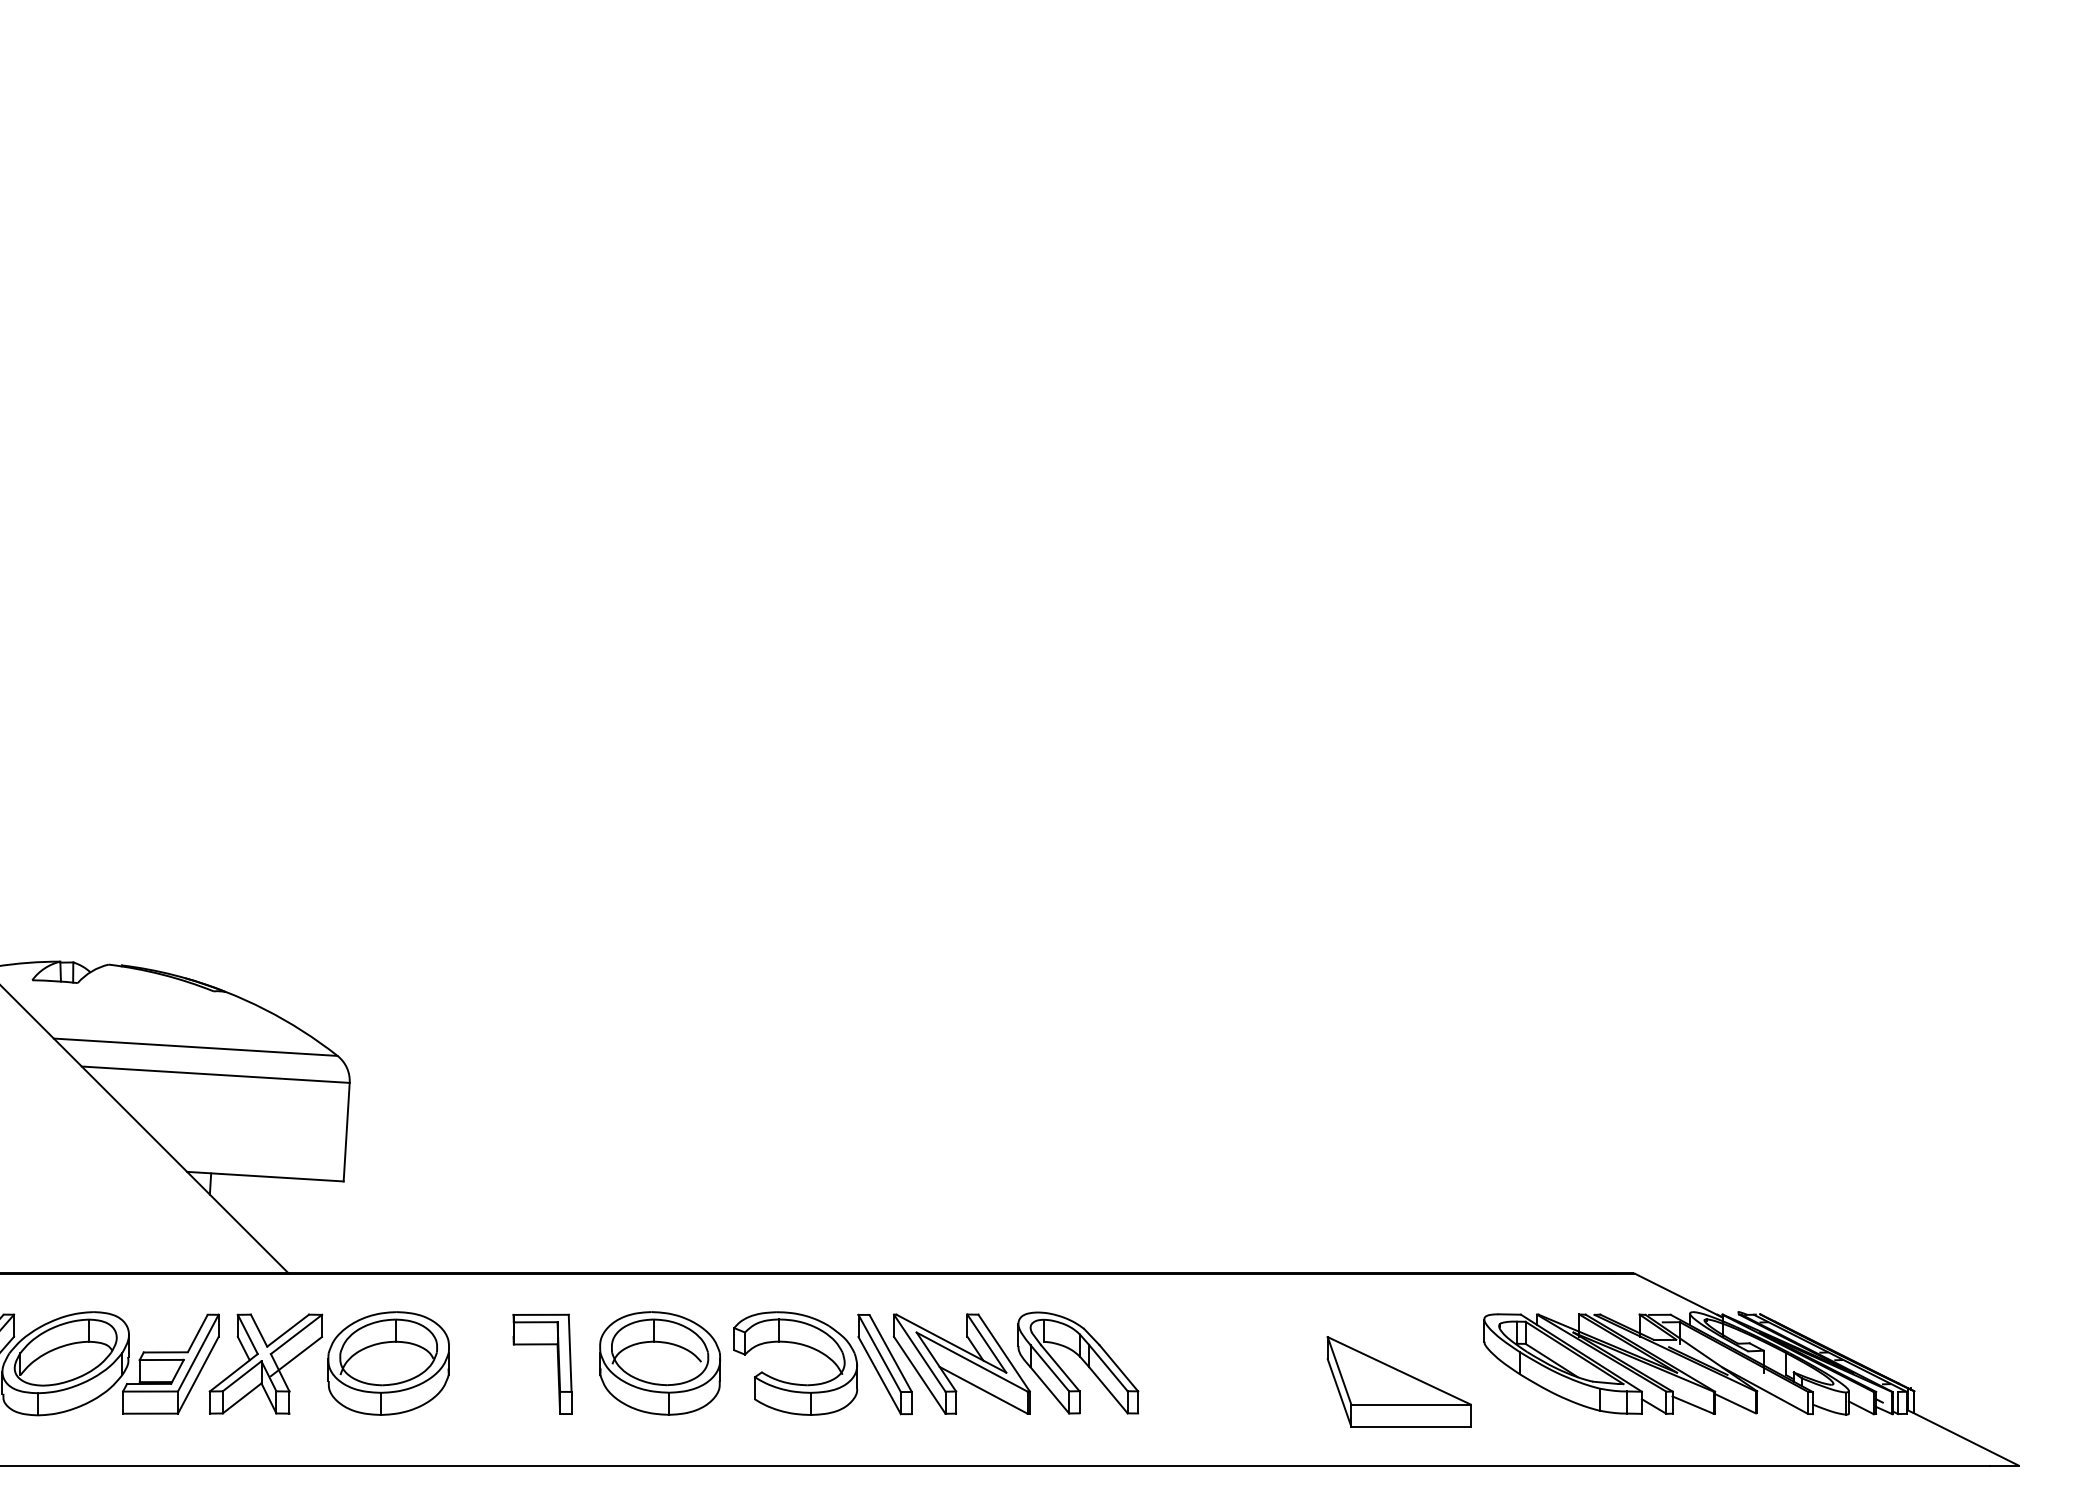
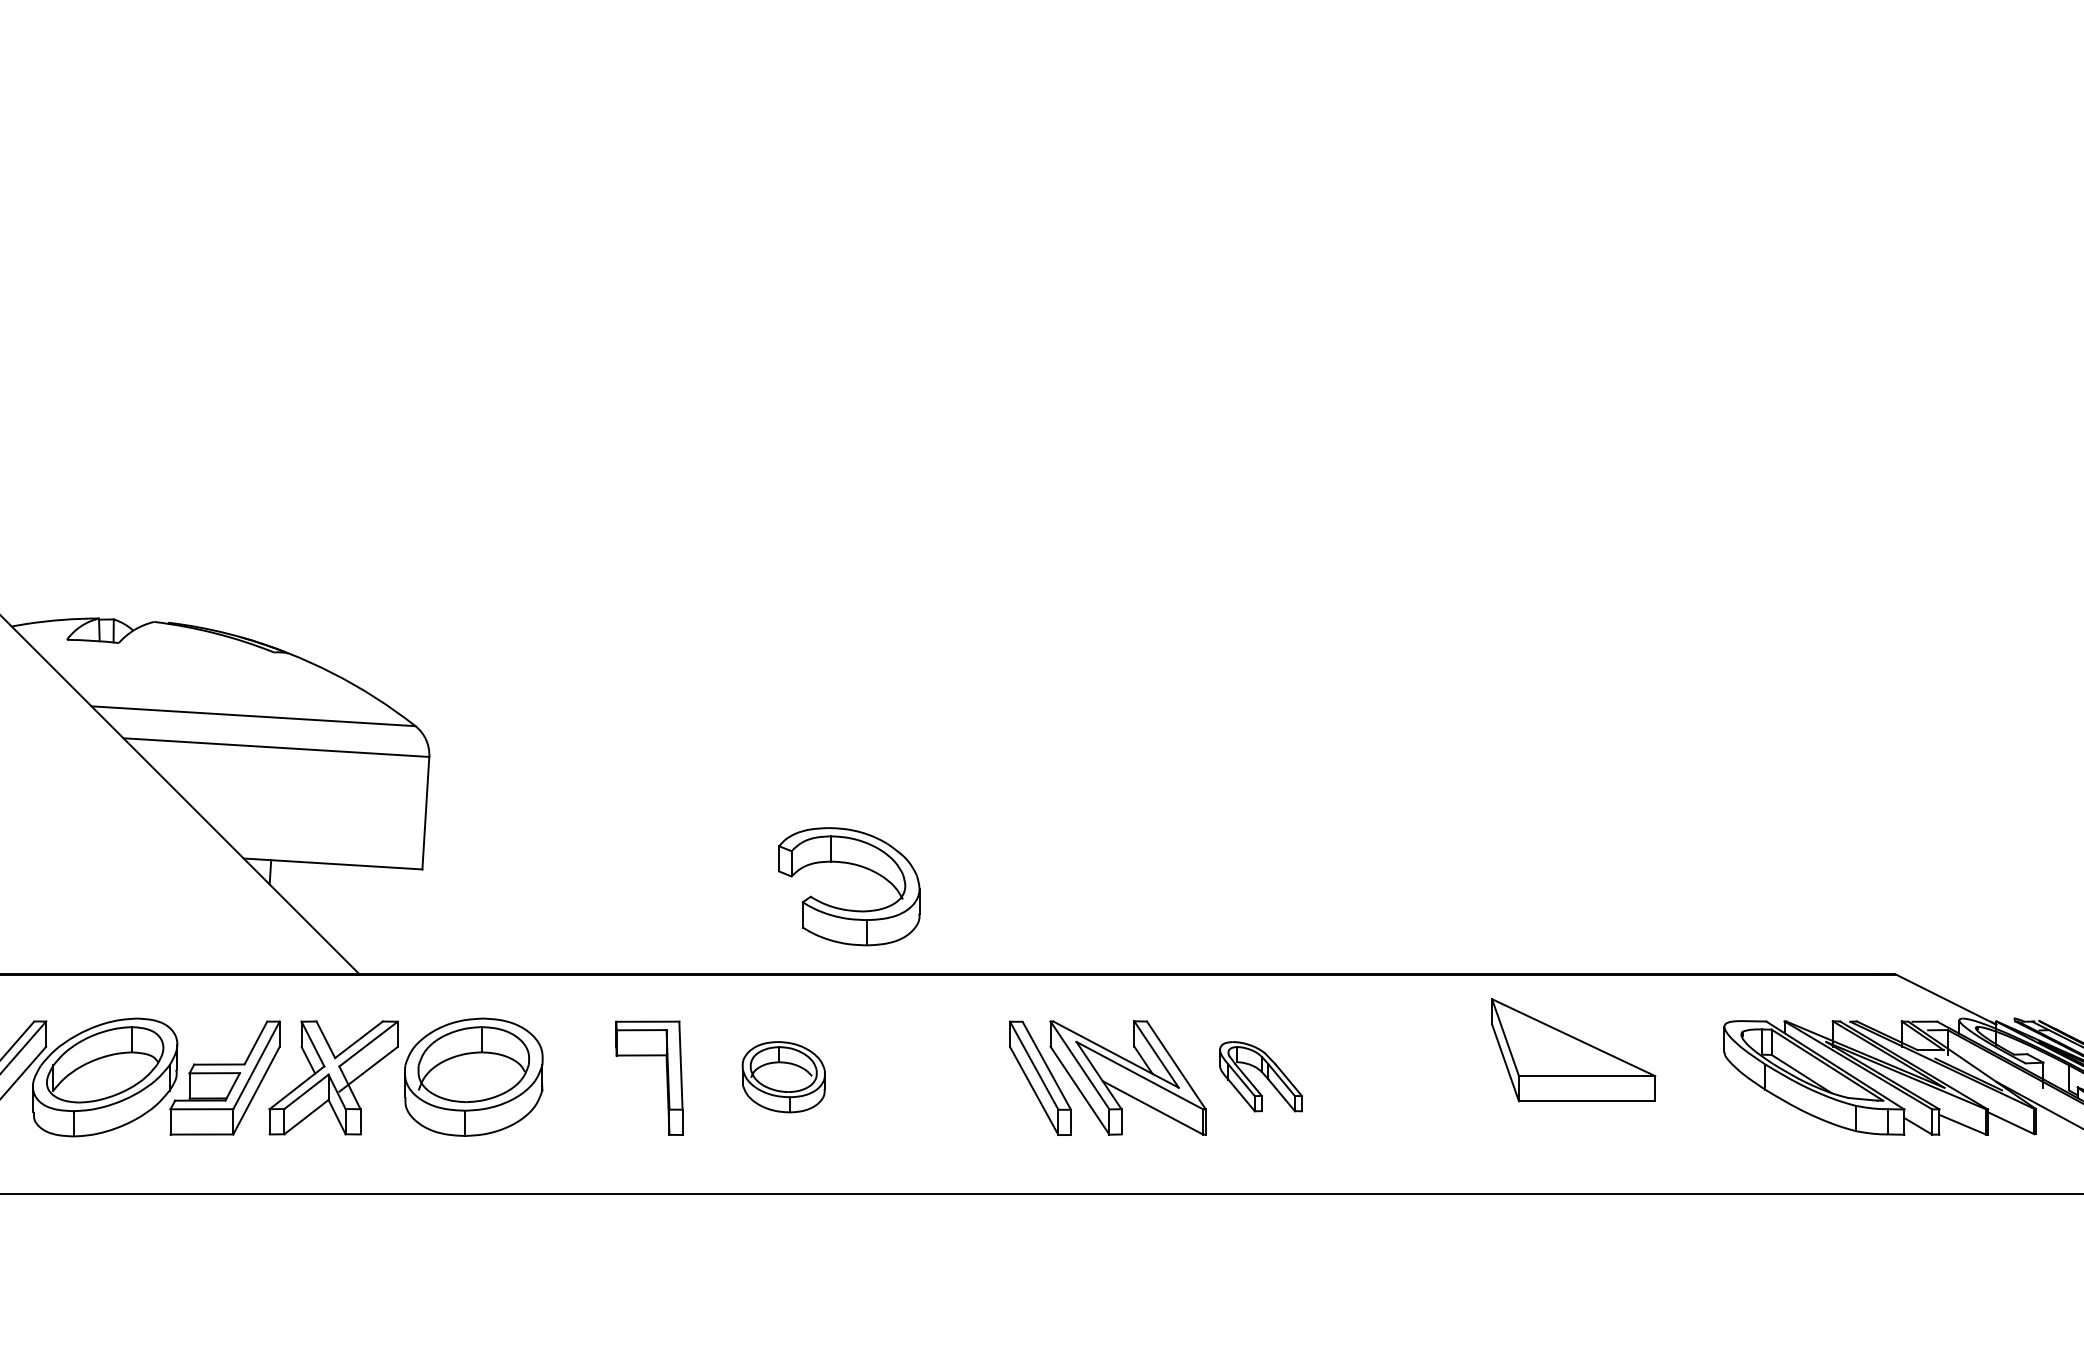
part: (800, 1345) -> (854, 866), moved
part: (1078, 1362) -> (1261, 1076), size x0.6
part: (660, 1363) -> (784, 1077), size x0.6
part: (1398, 1381) -> (1572, 1049), moved

